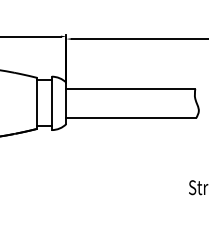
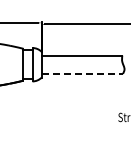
line: (131, 117) -> (82, 73), solid -> dashed

